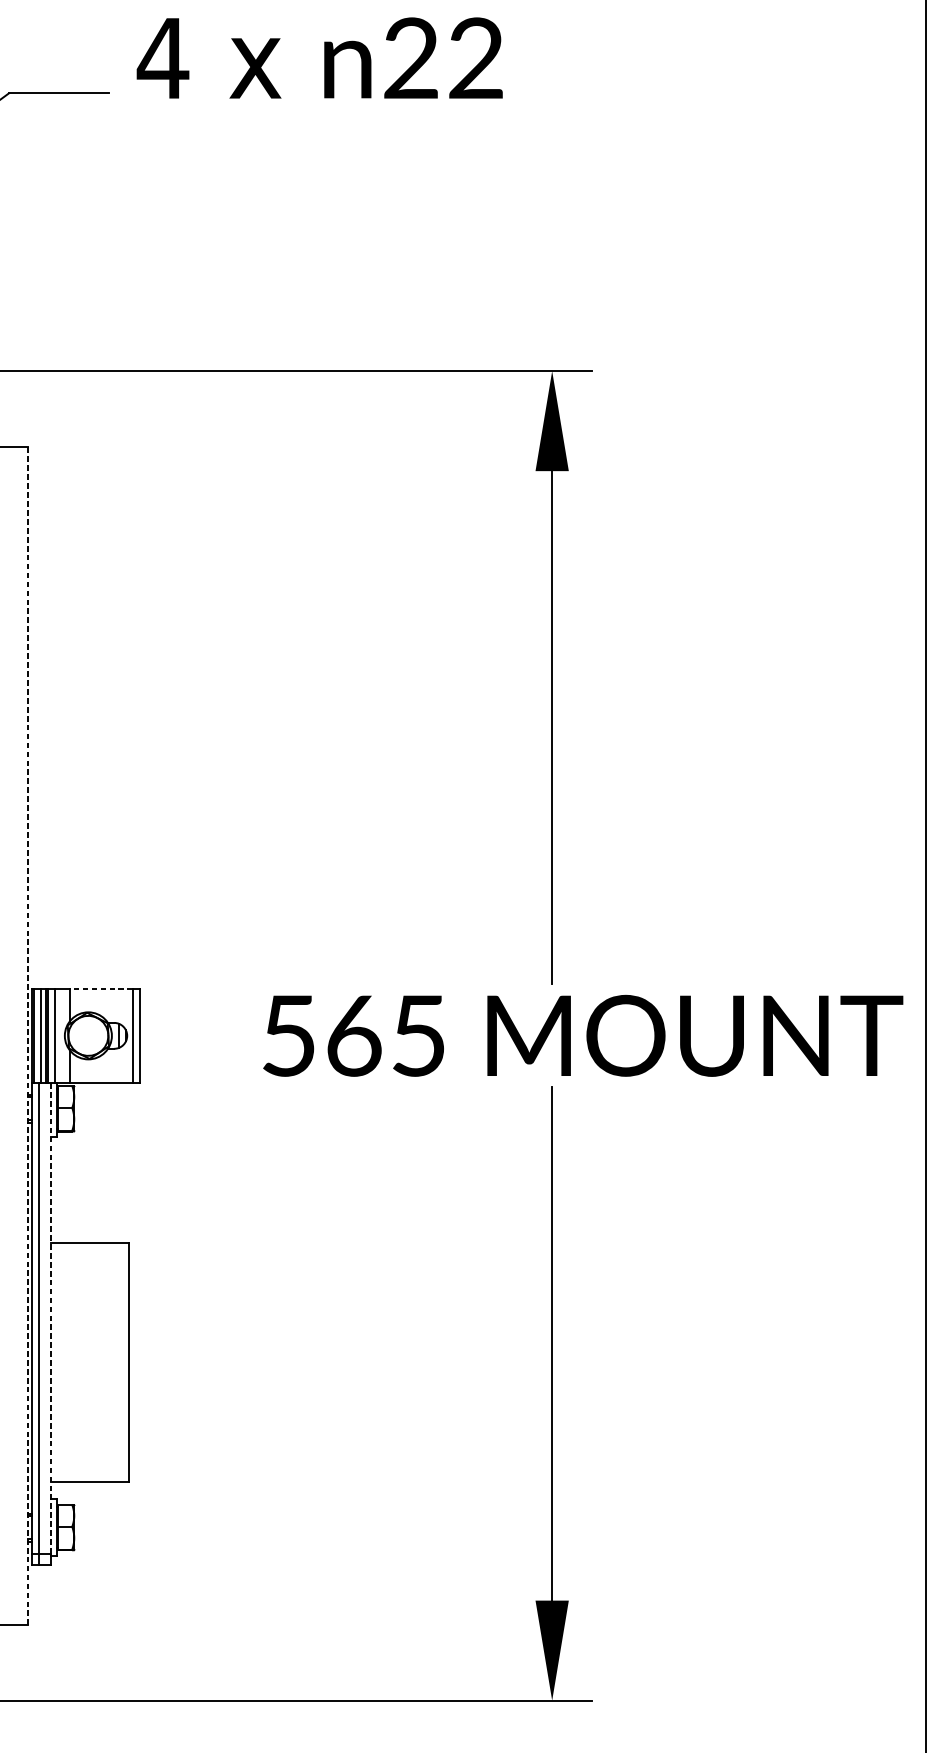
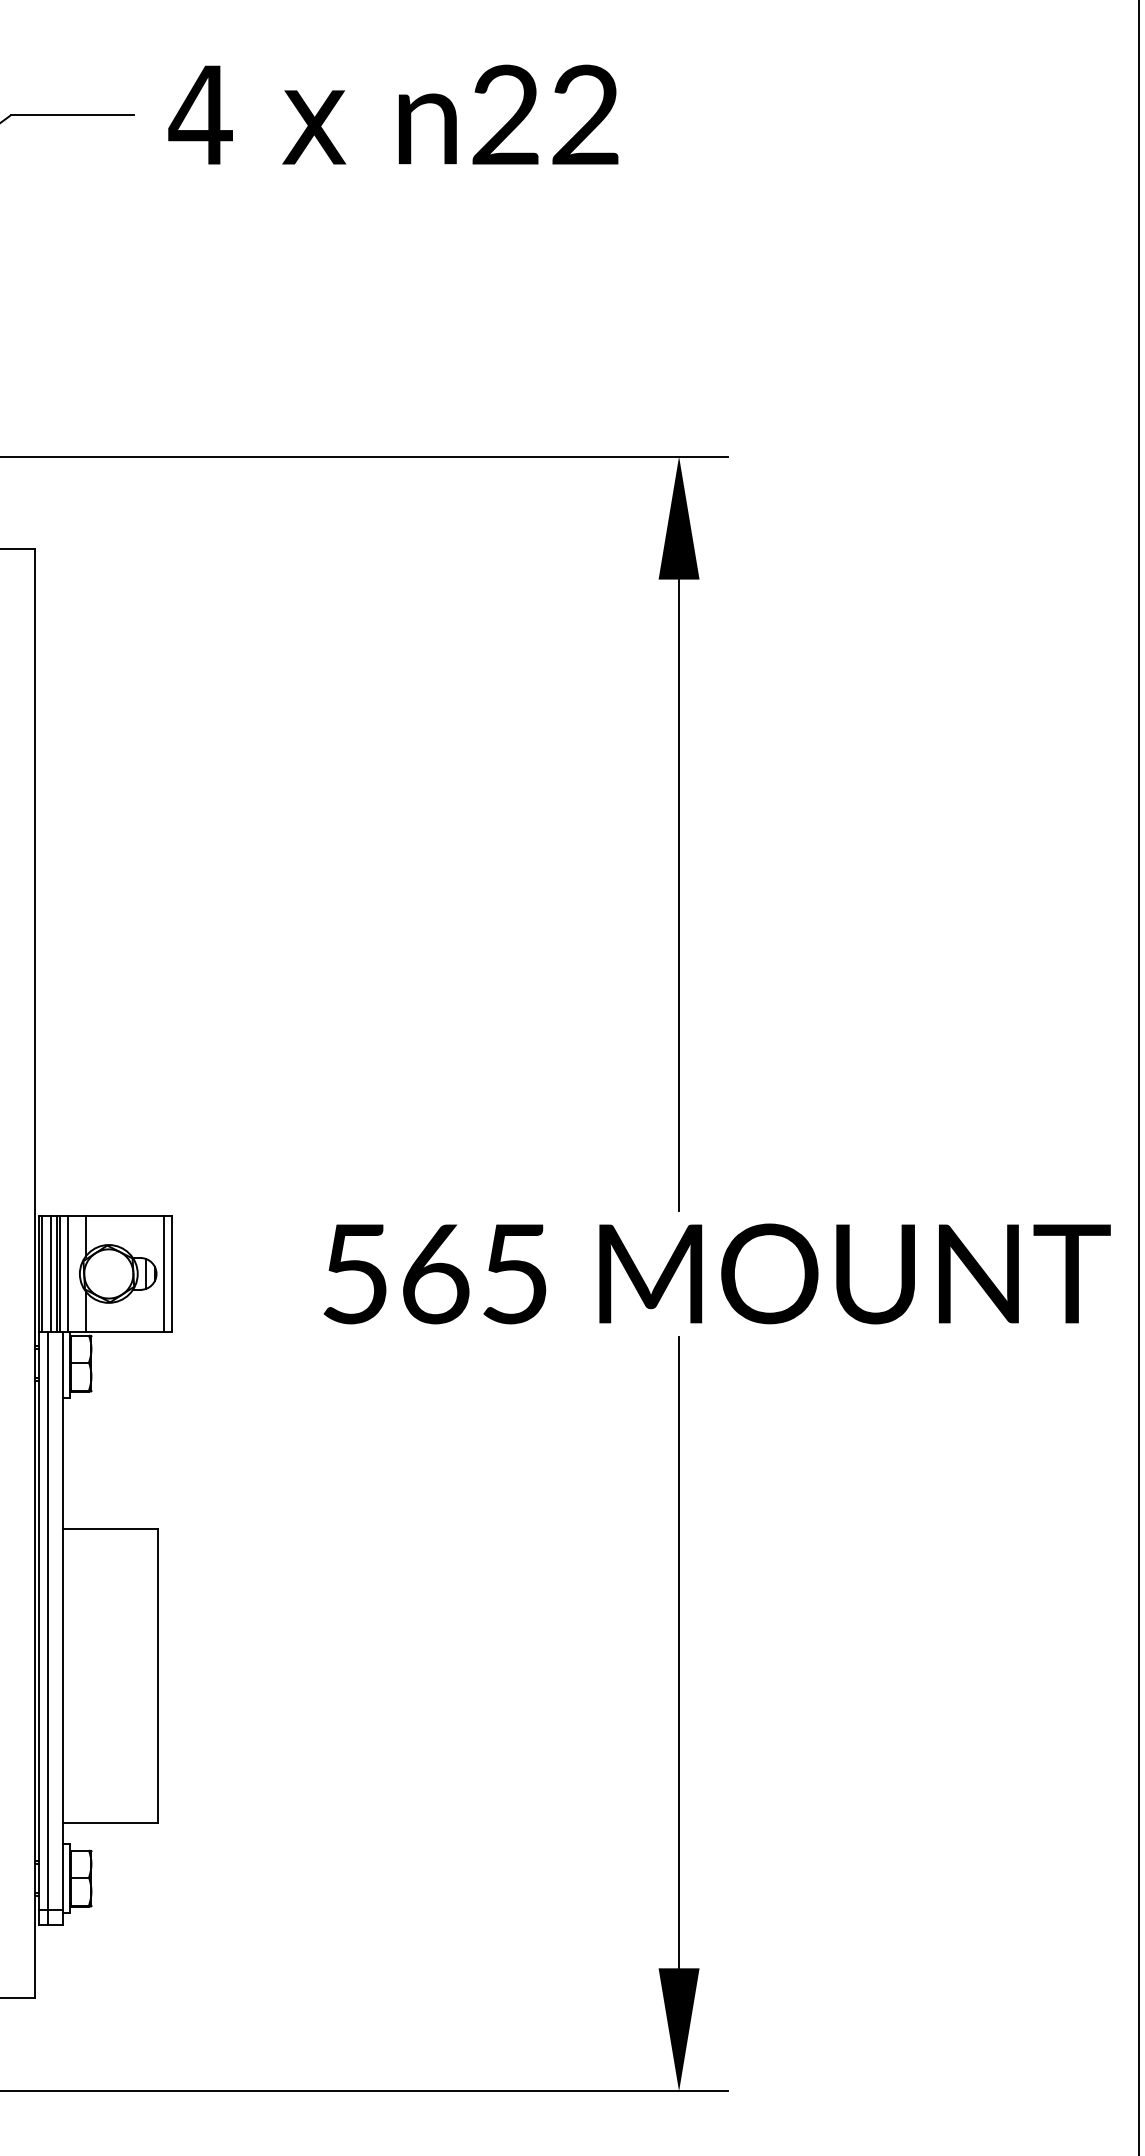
text: (319, 57) -> (393, 114), moved
line: (101, 989) -> (124, 1216), dashed -> solid
line: (27, 1035) -> (34, 1273), dashed -> solid
line: (50, 1318) -> (62, 1621), dashed -> solid

